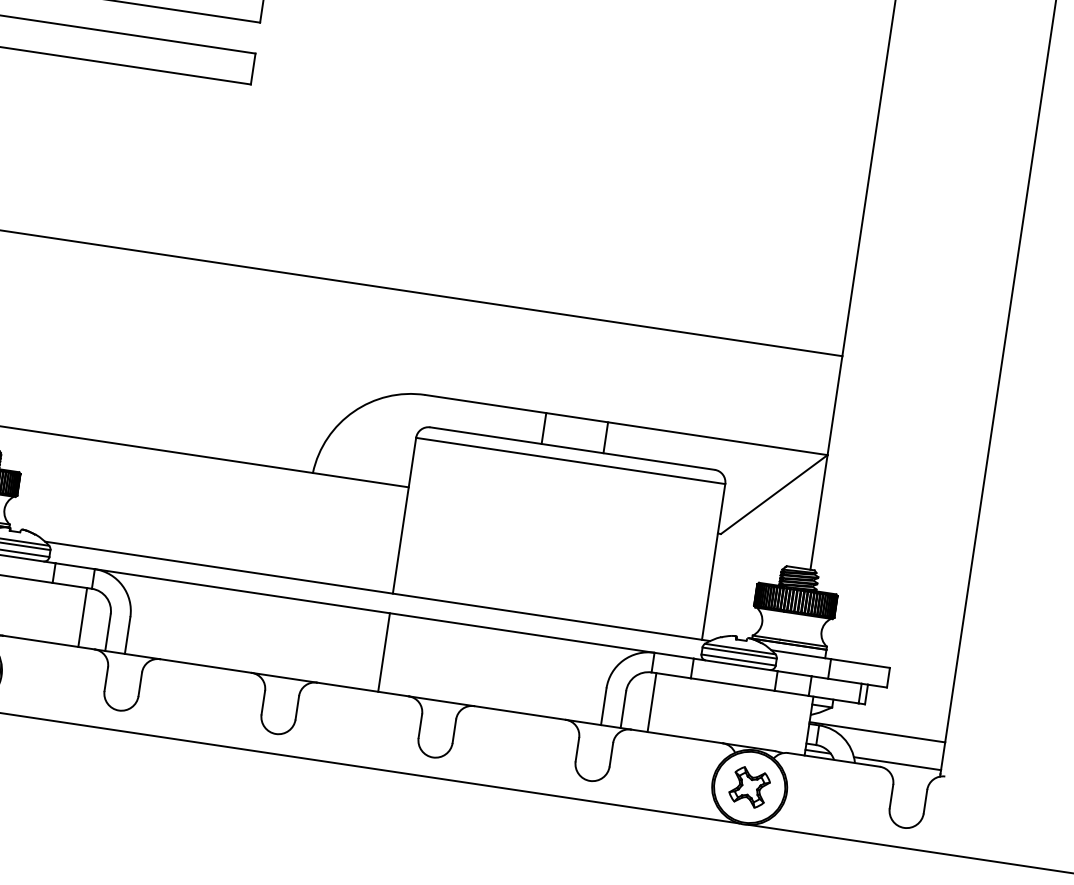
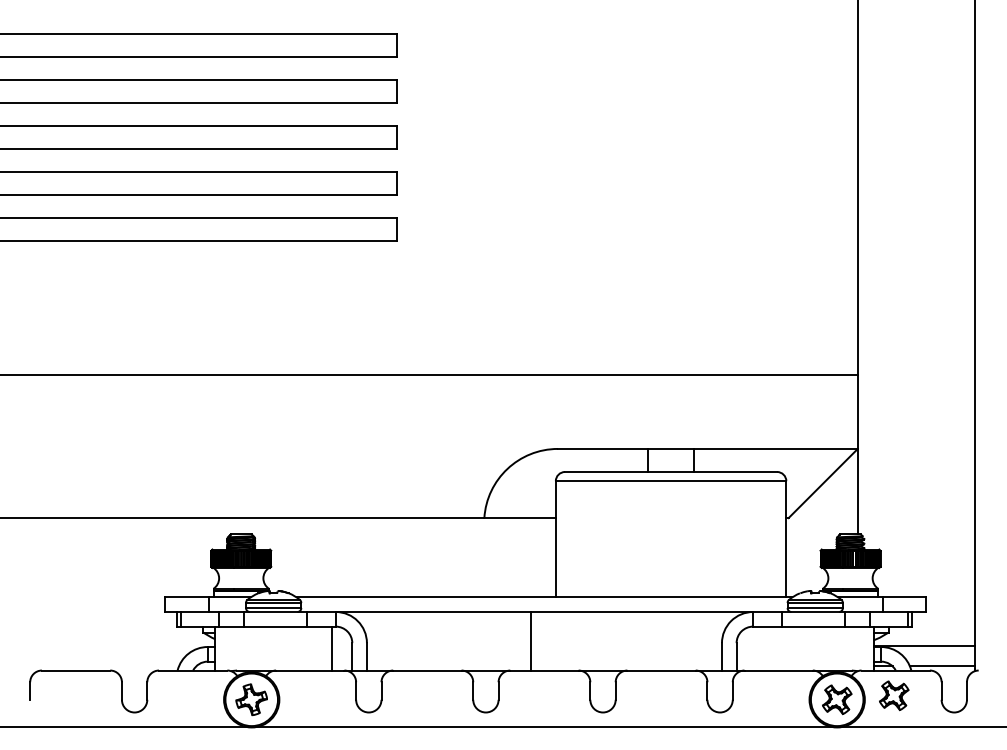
line: (383, 652) -> (530, 641), moved
line: (651, 702) -> (756, 648), removed
part: (827, 793) -> (894, 695), added

